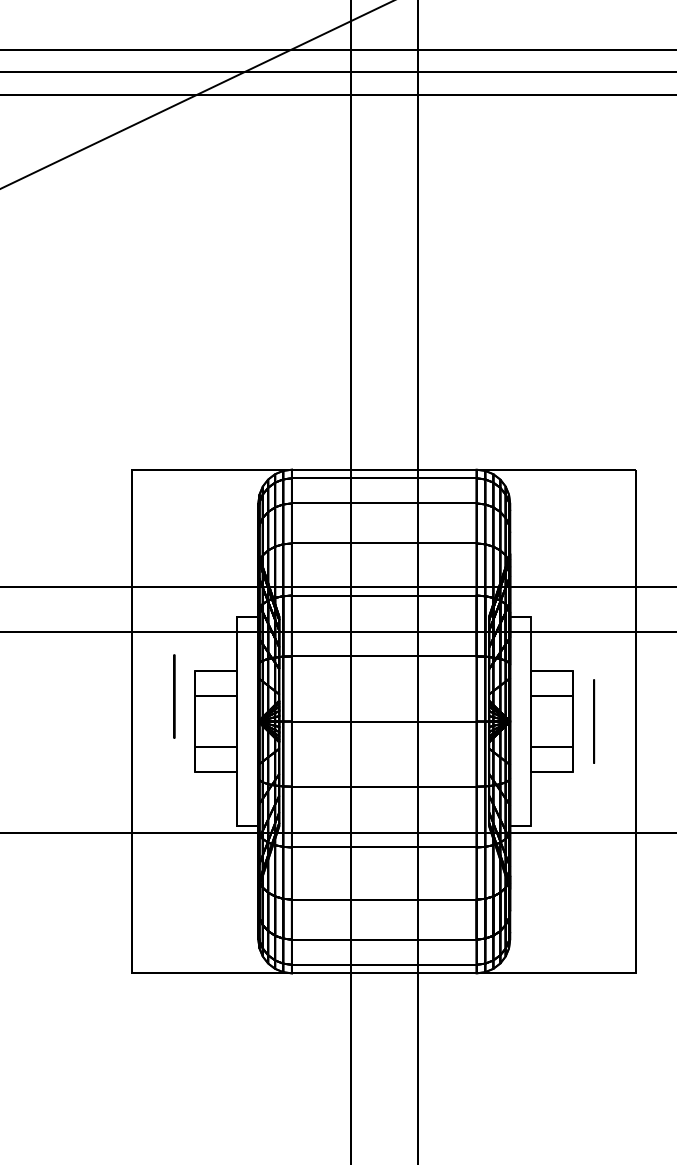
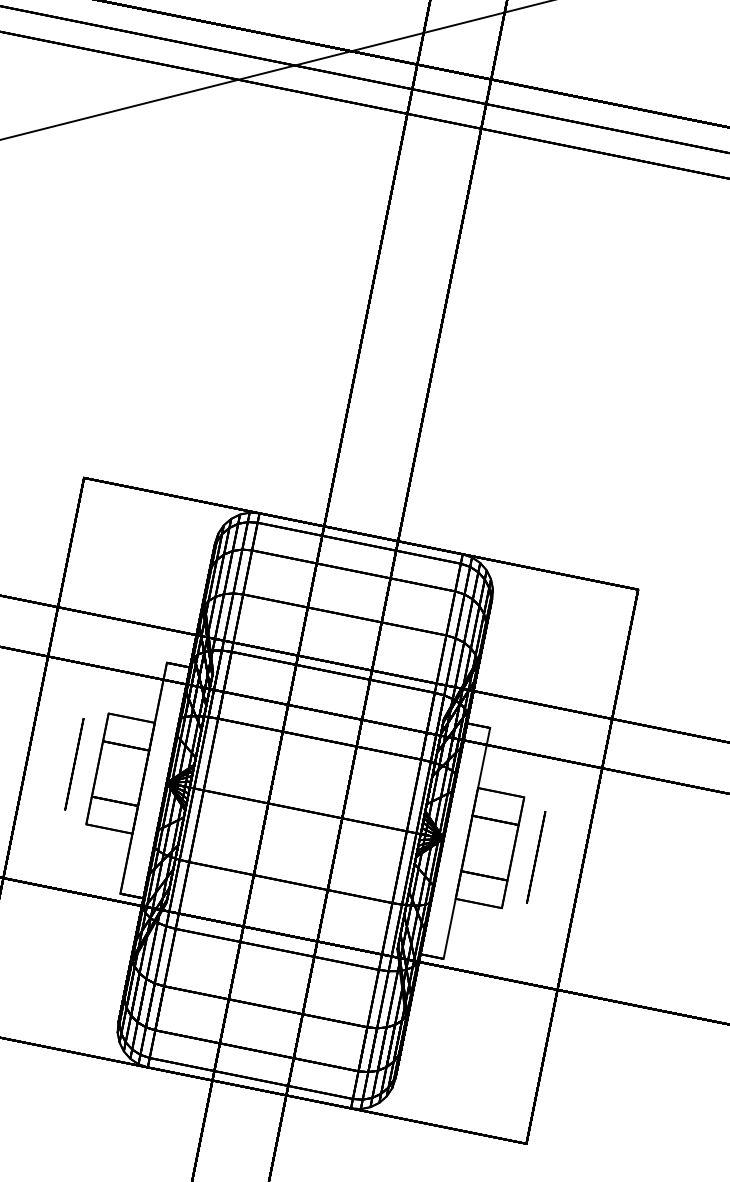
circle: (174, 696) -> (74, 764), moved

